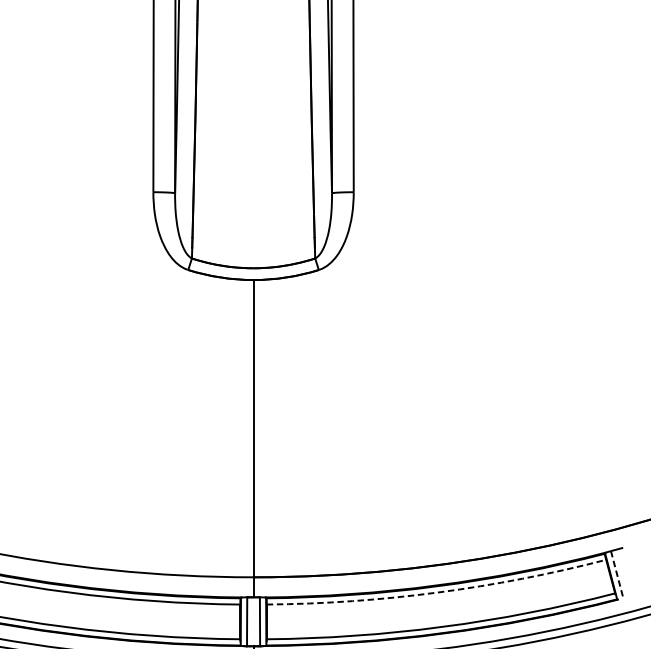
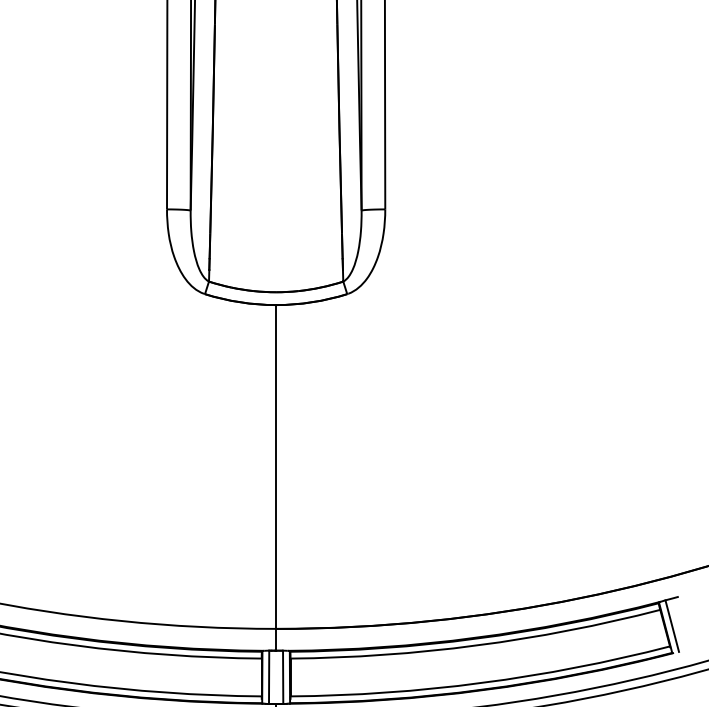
line: (617, 575) -> (672, 626), dashed -> solid
arc: (437, 592) -> (476, 645), dashed -> solid

